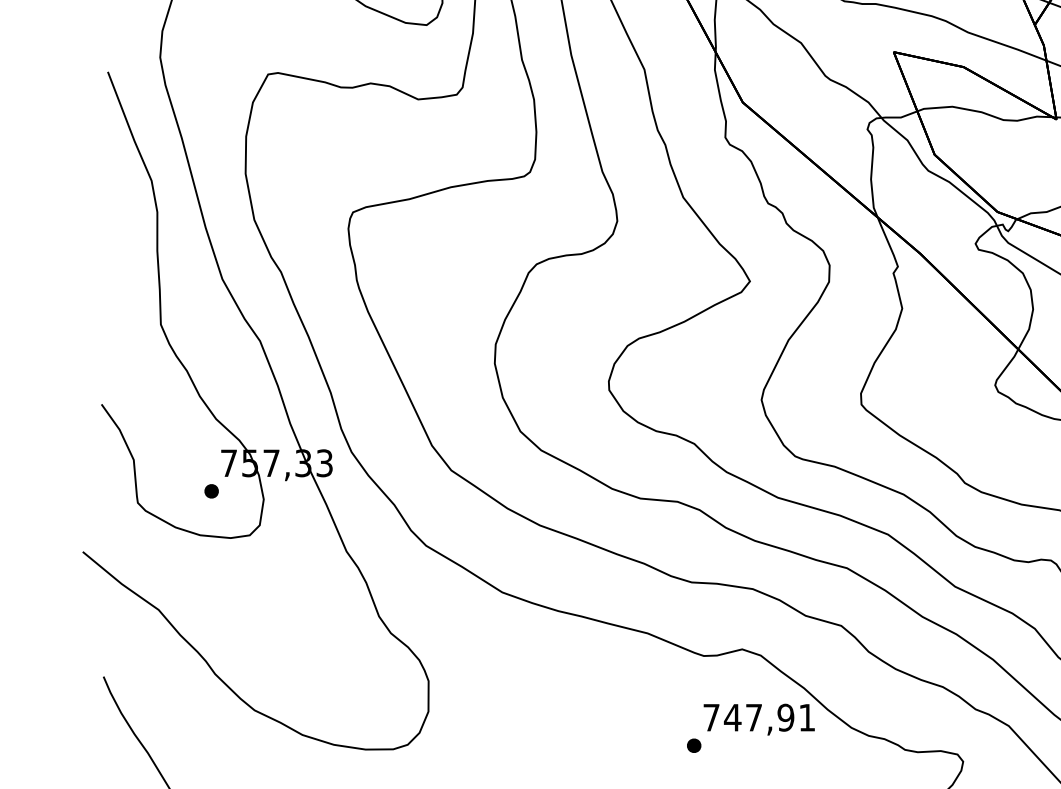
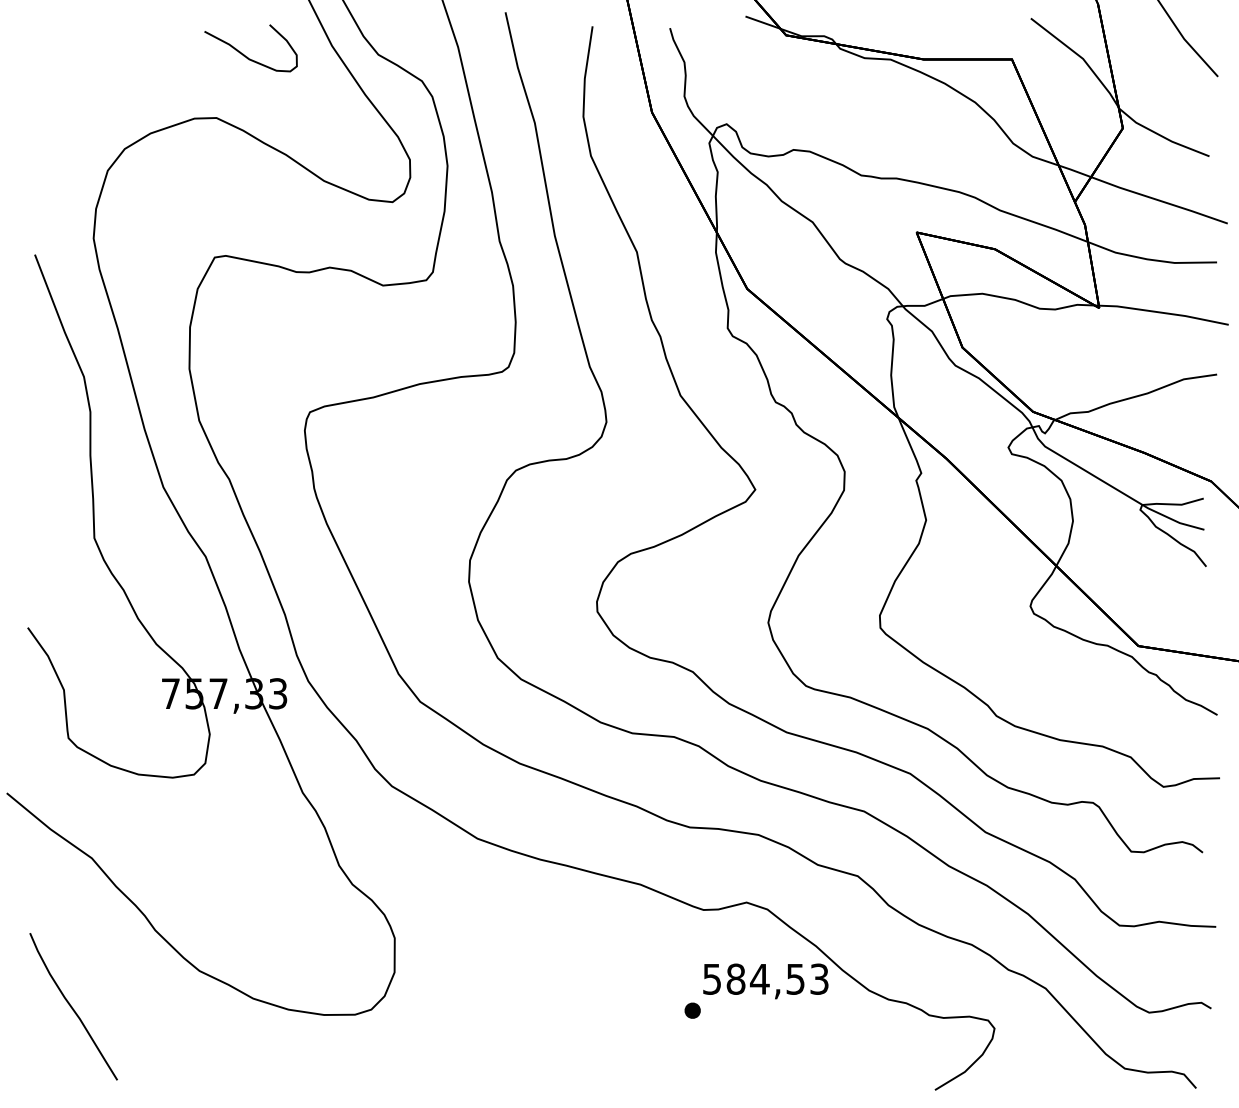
part: (211, 491) -> (151, 725), removed
text: (759, 717) -> (765, 978), 747,91 -> 584,53

